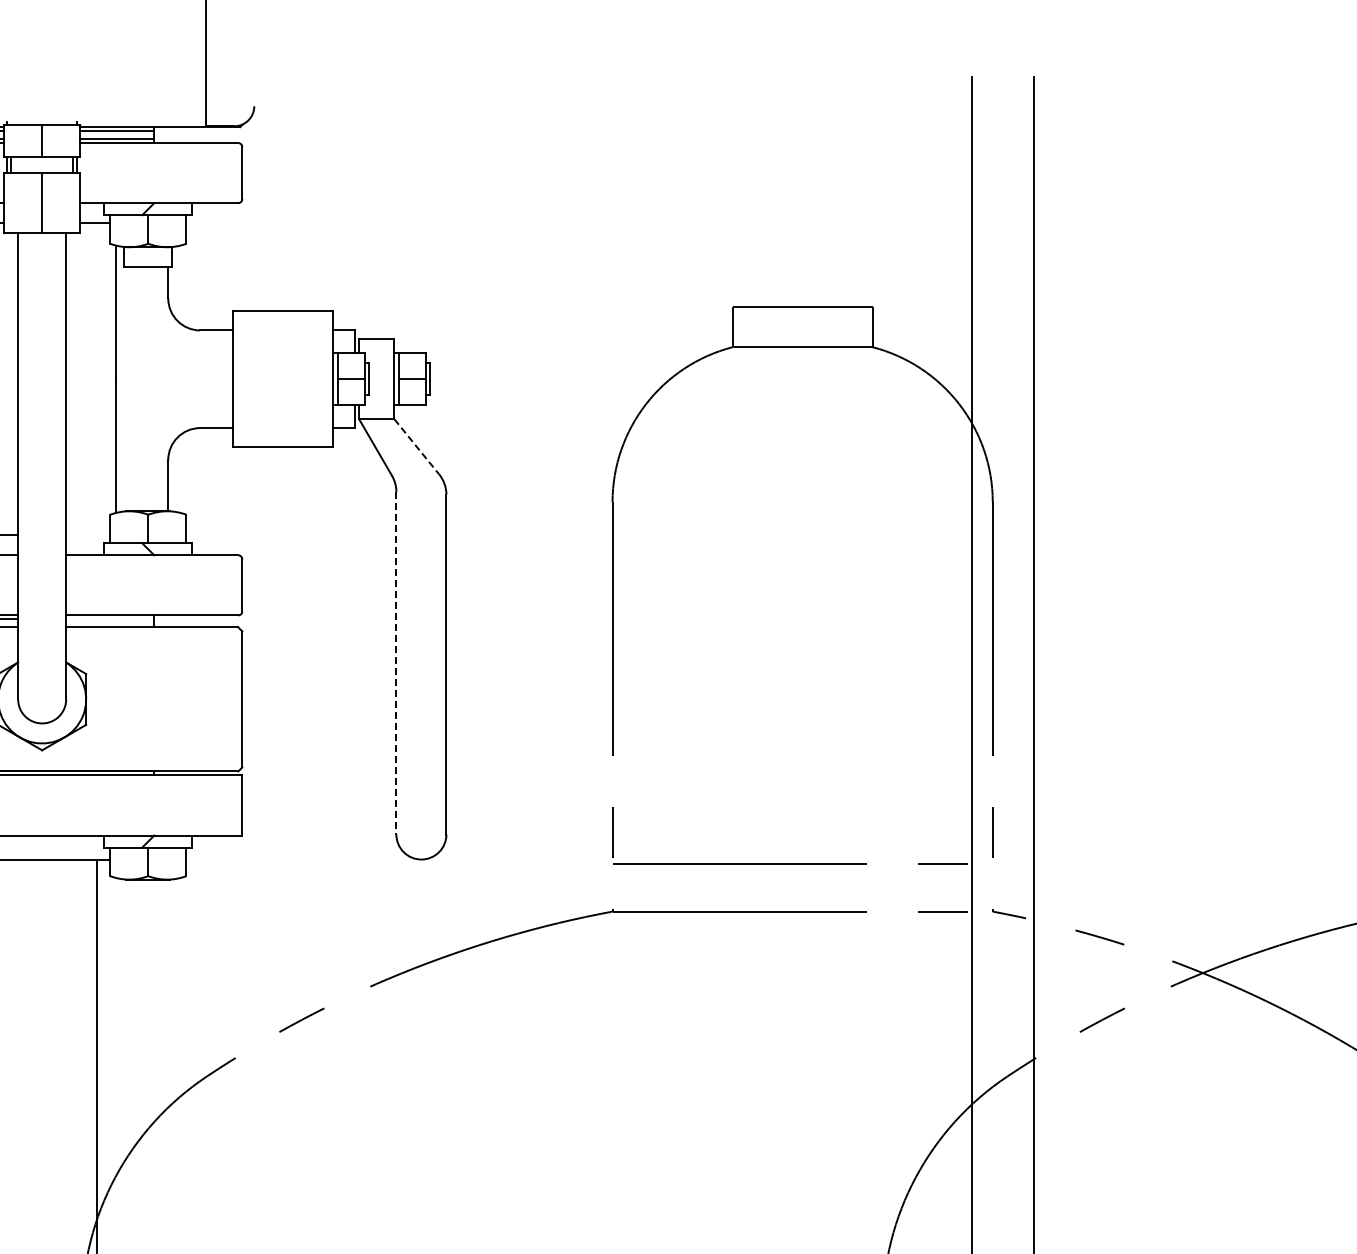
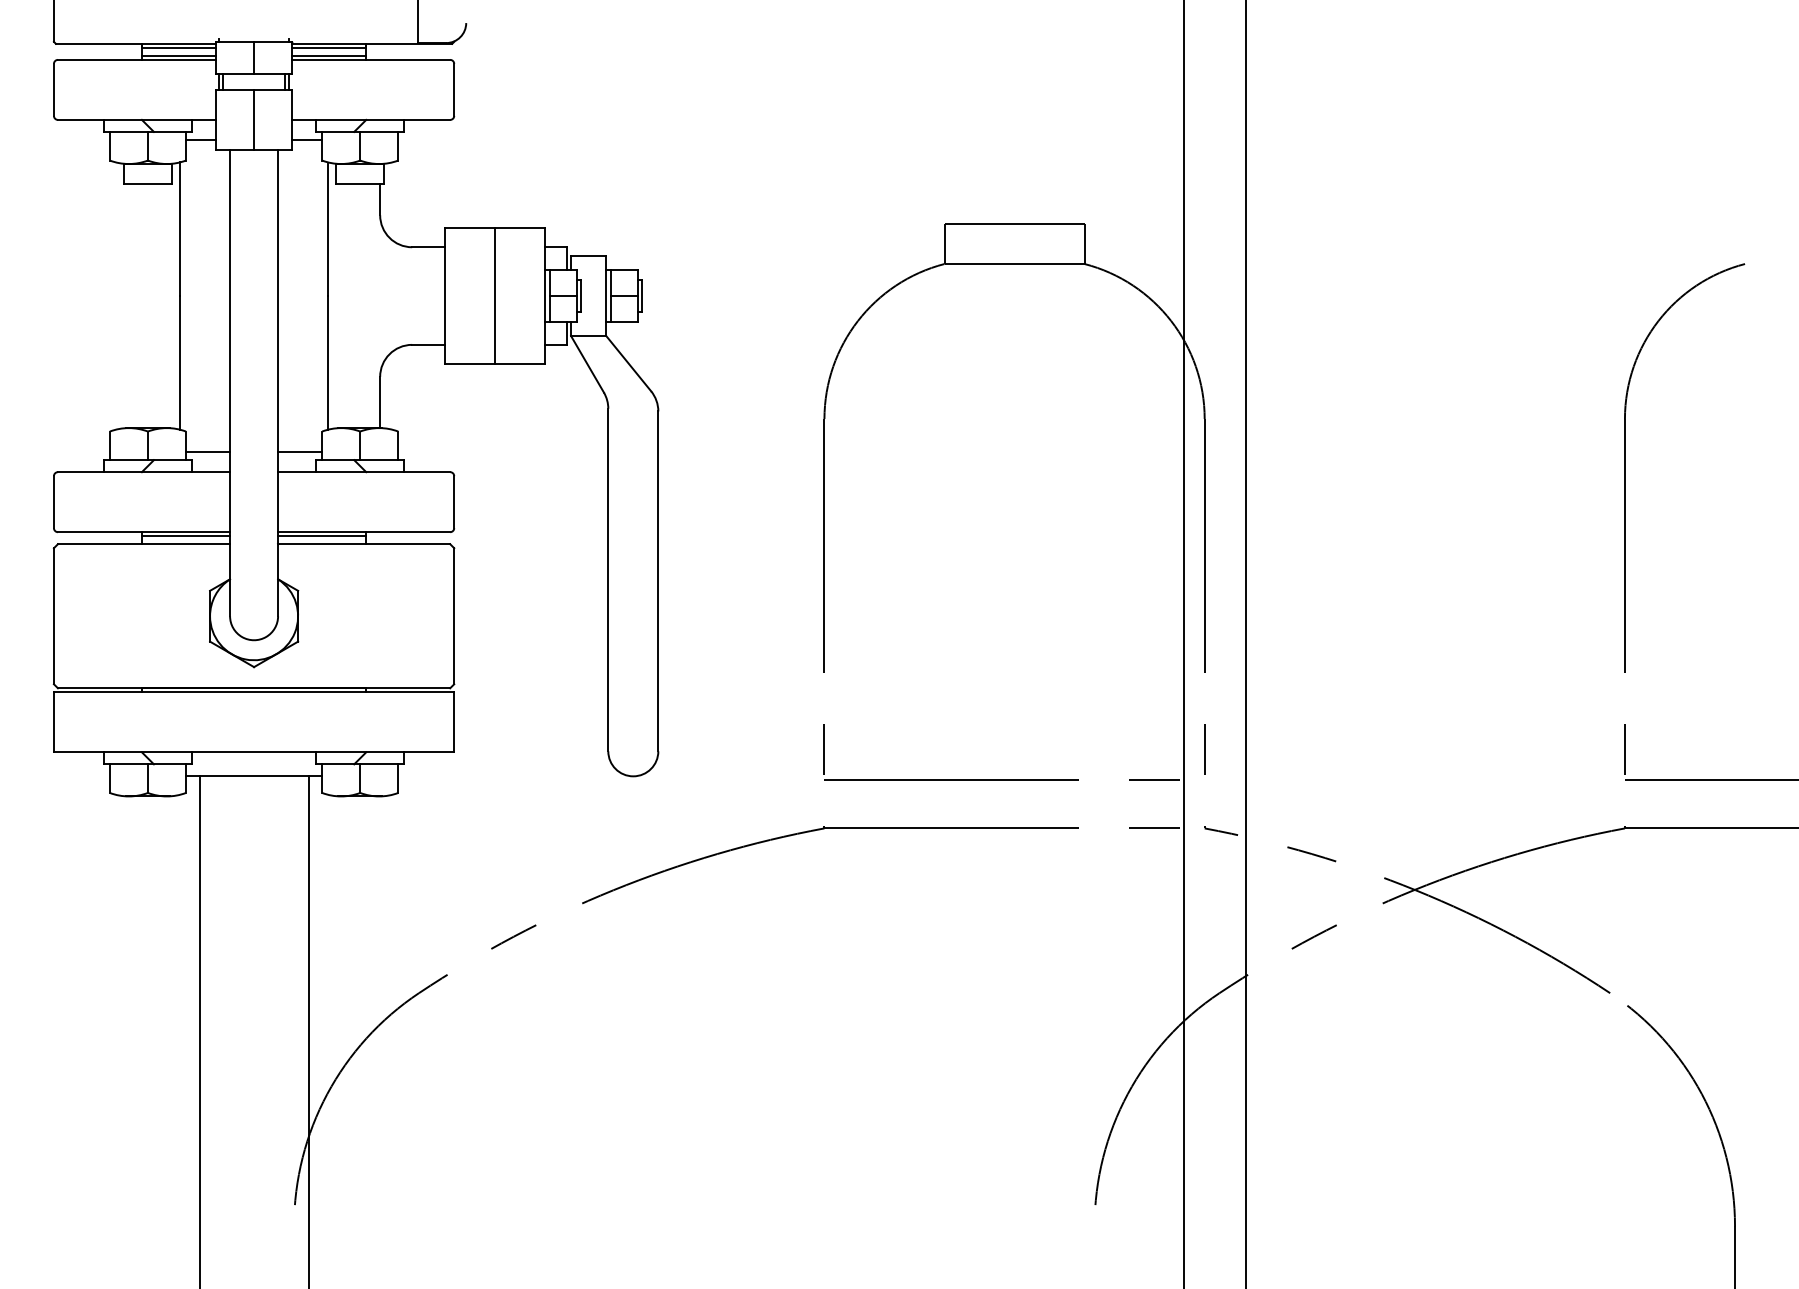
line: (283, 379) -> (495, 296), added
line: (416, 446) -> (628, 363), dashed -> solid
line: (88, 535) -> (300, 452), added
line: (110, 619) -> (322, 536), added
line: (396, 663) -> (608, 580), dashed -> solid

